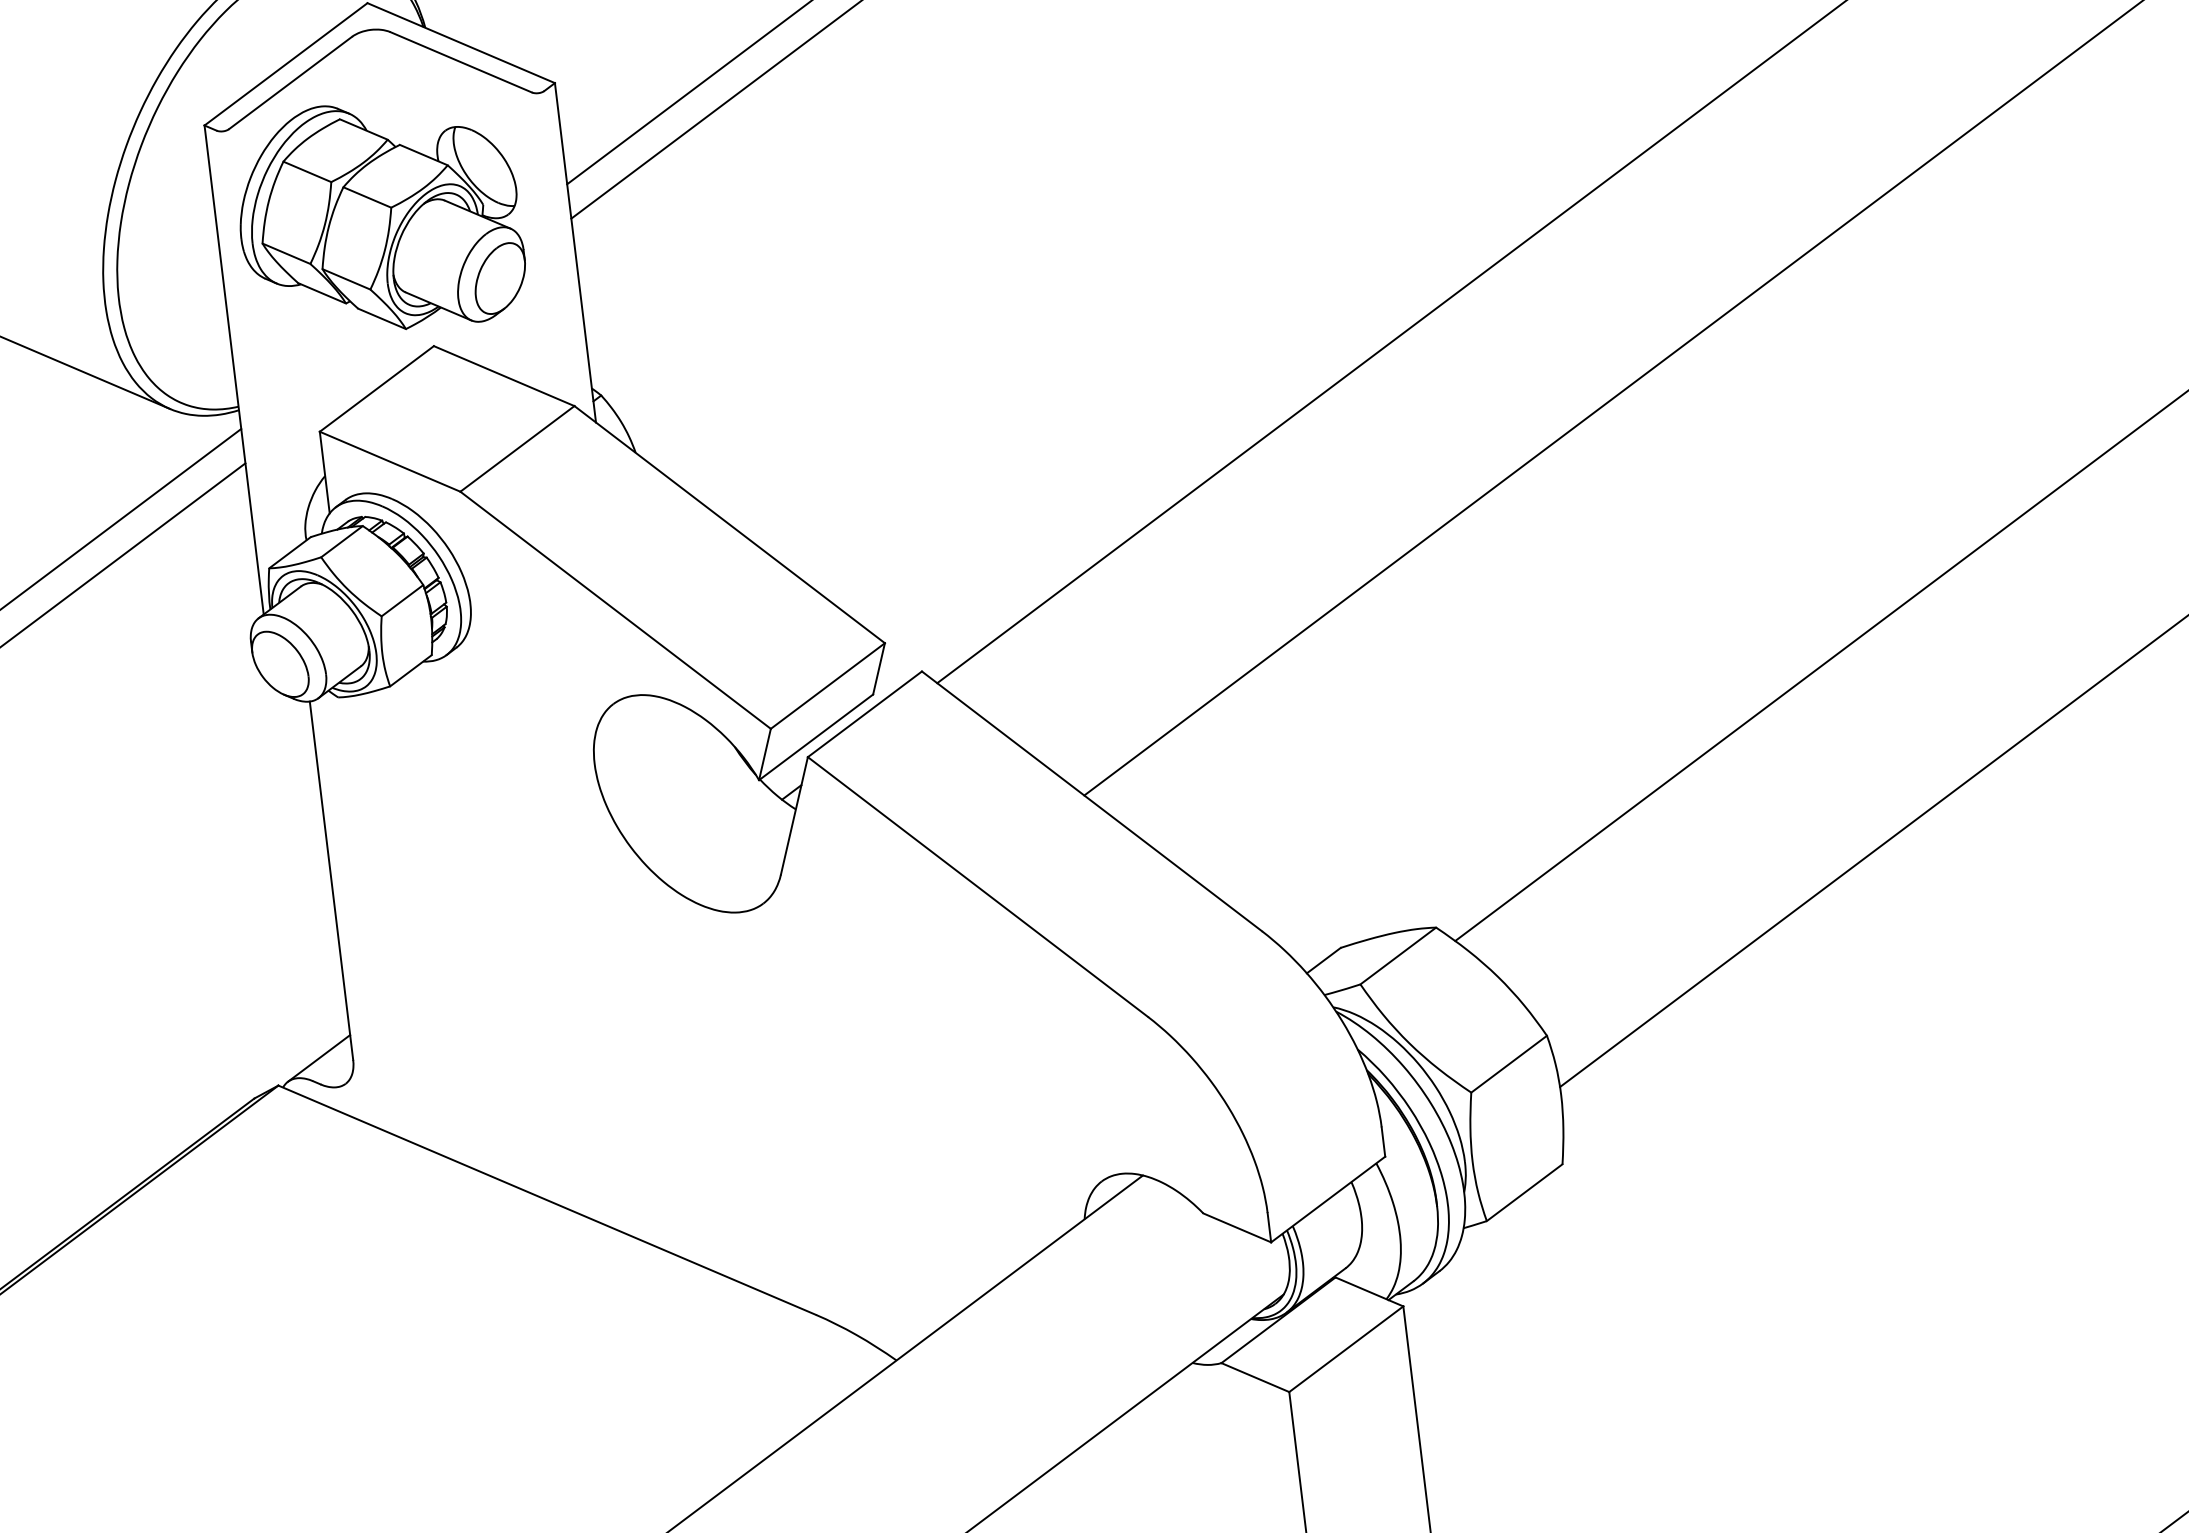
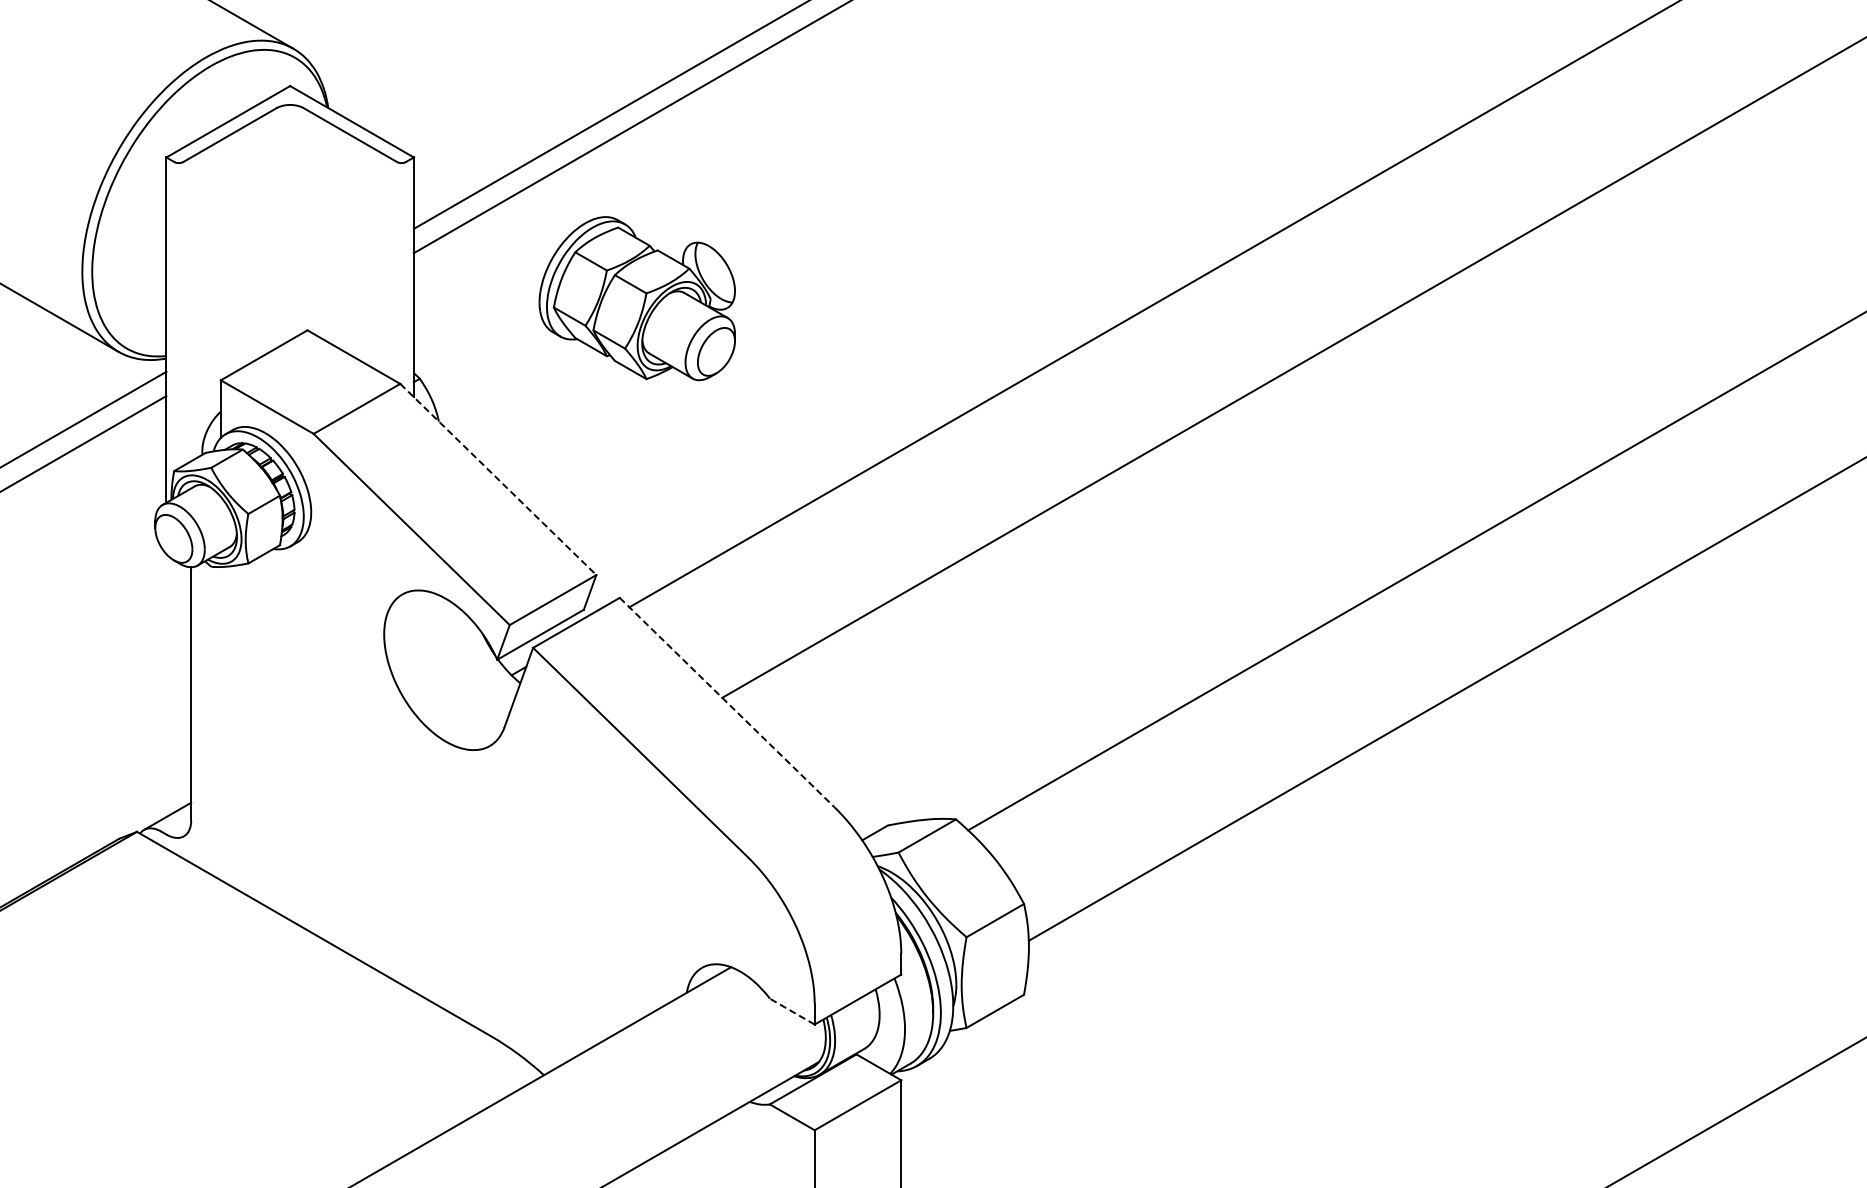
part: (378, 216) -> (636, 298), moved
line: (729, 524) -> (498, 479), solid -> dashed
line: (1092, 801) -> (727, 702), solid -> dashed
line: (1237, 1227) -> (792, 1011), solid -> dashed

